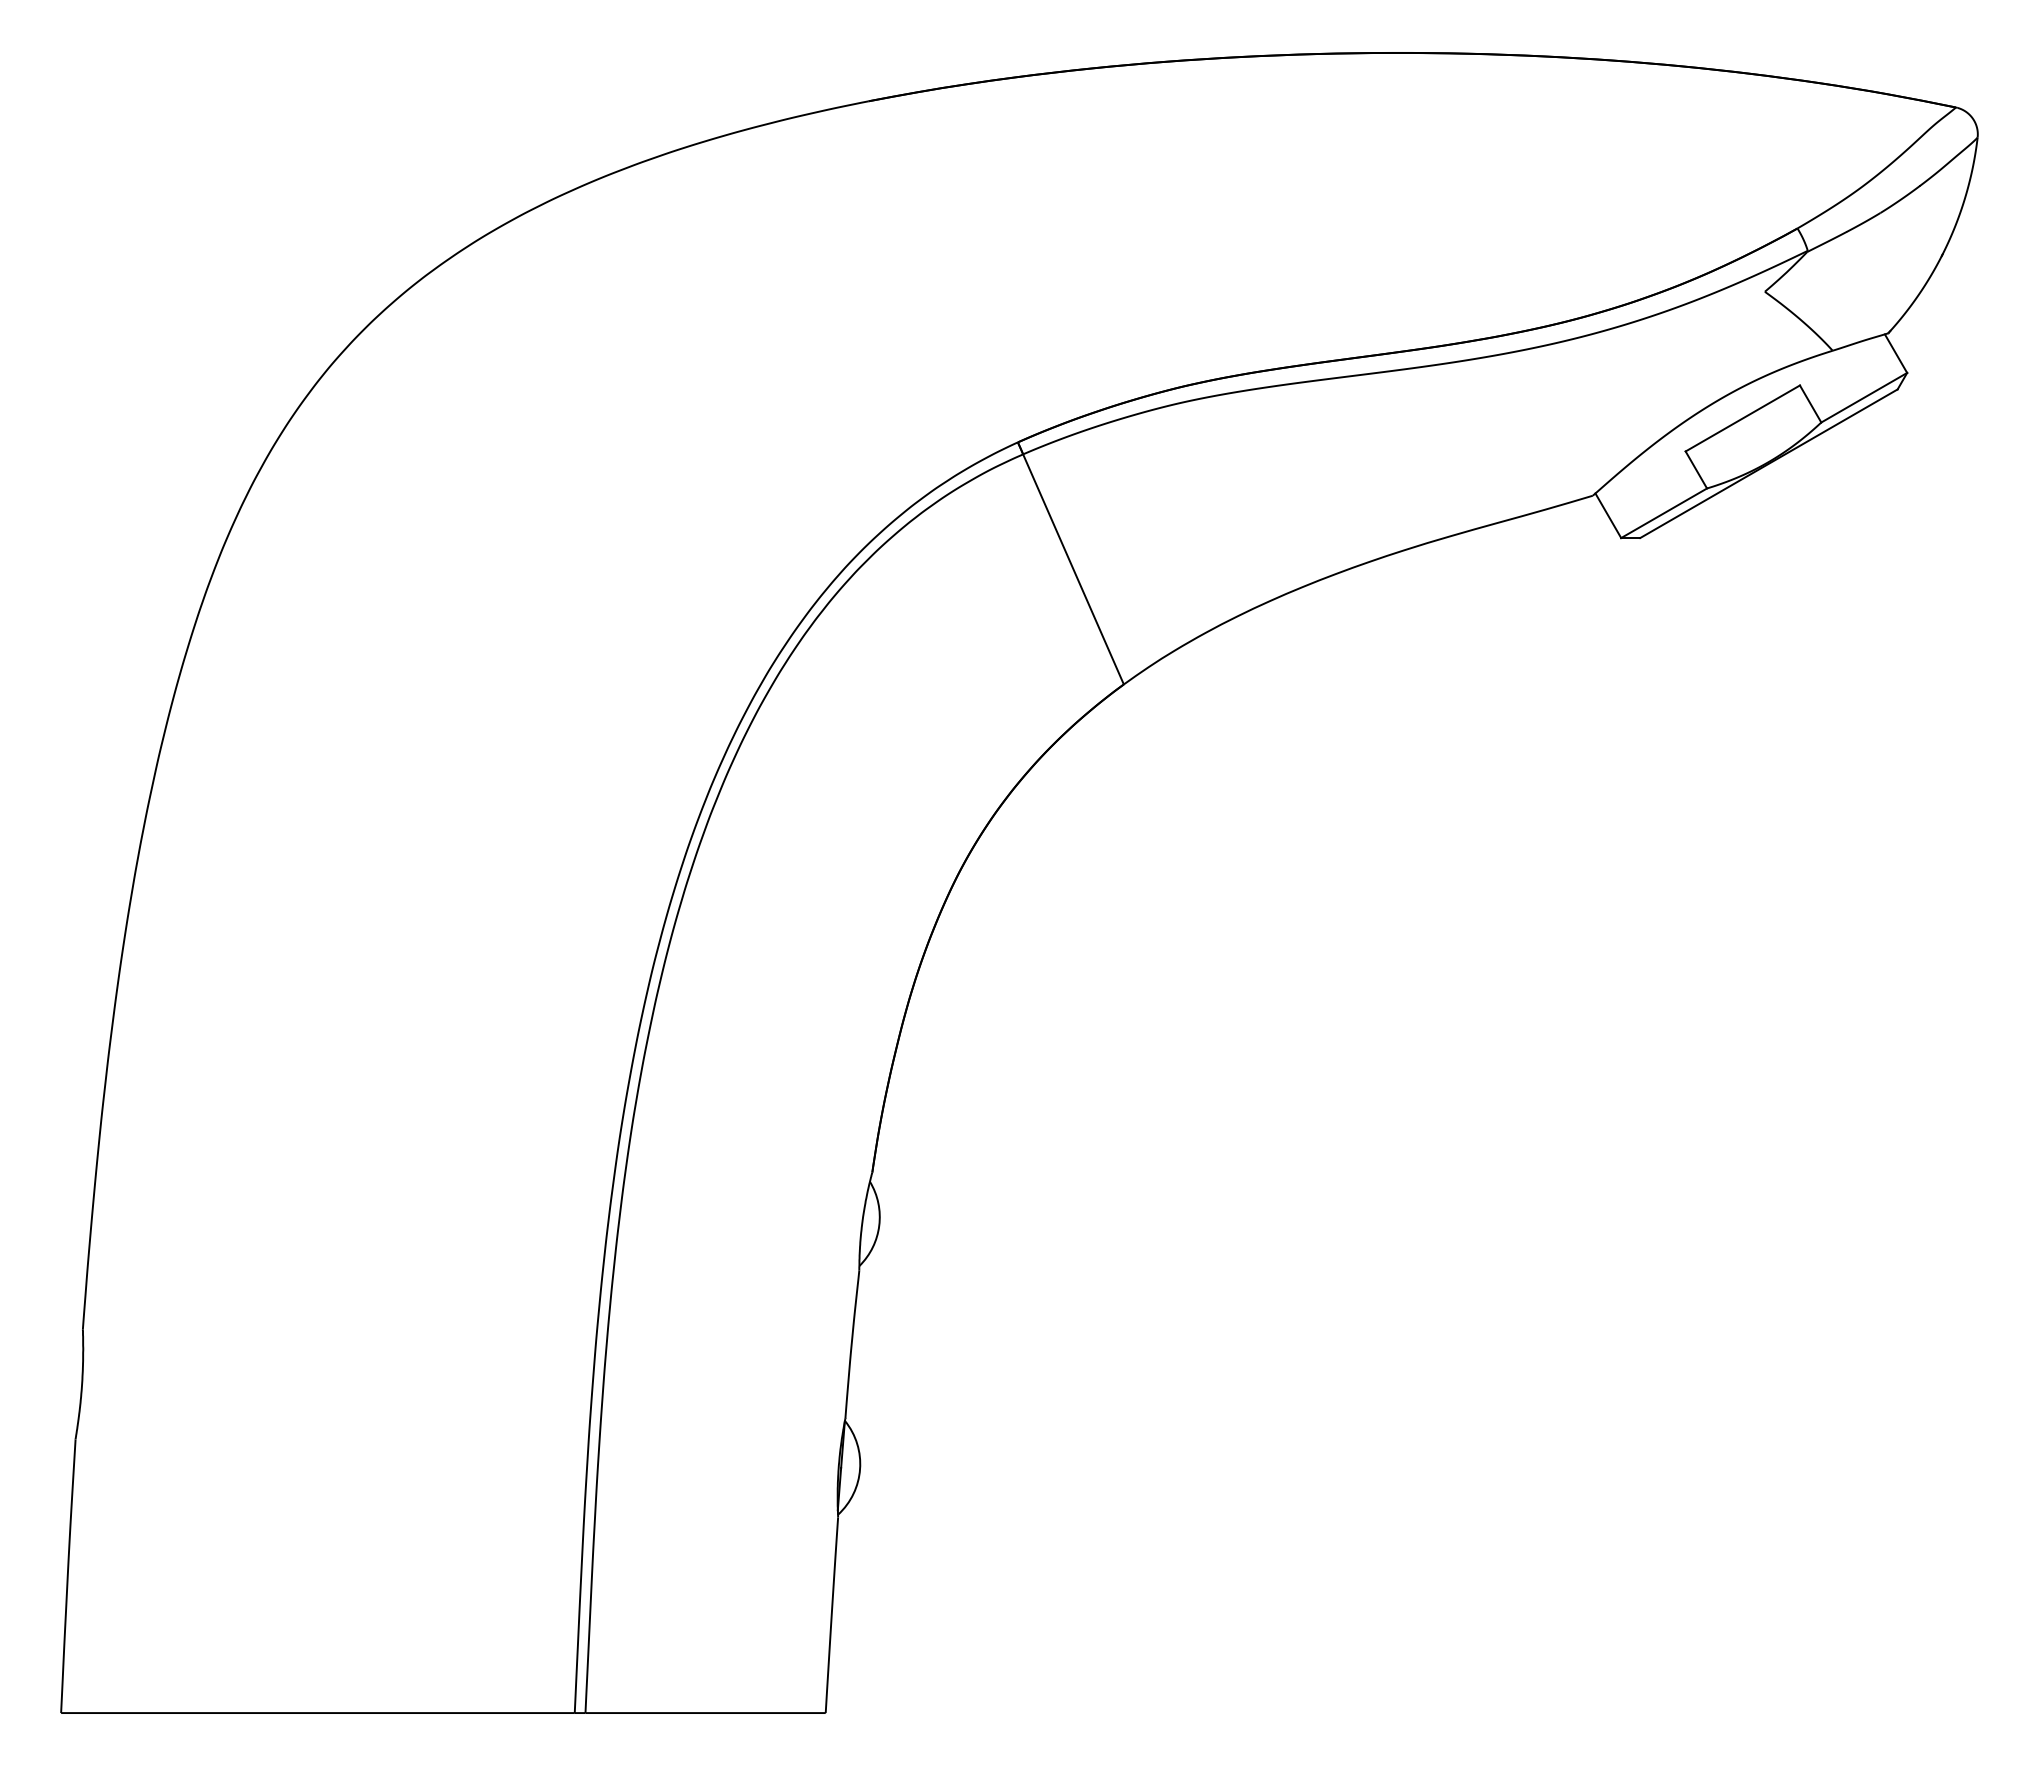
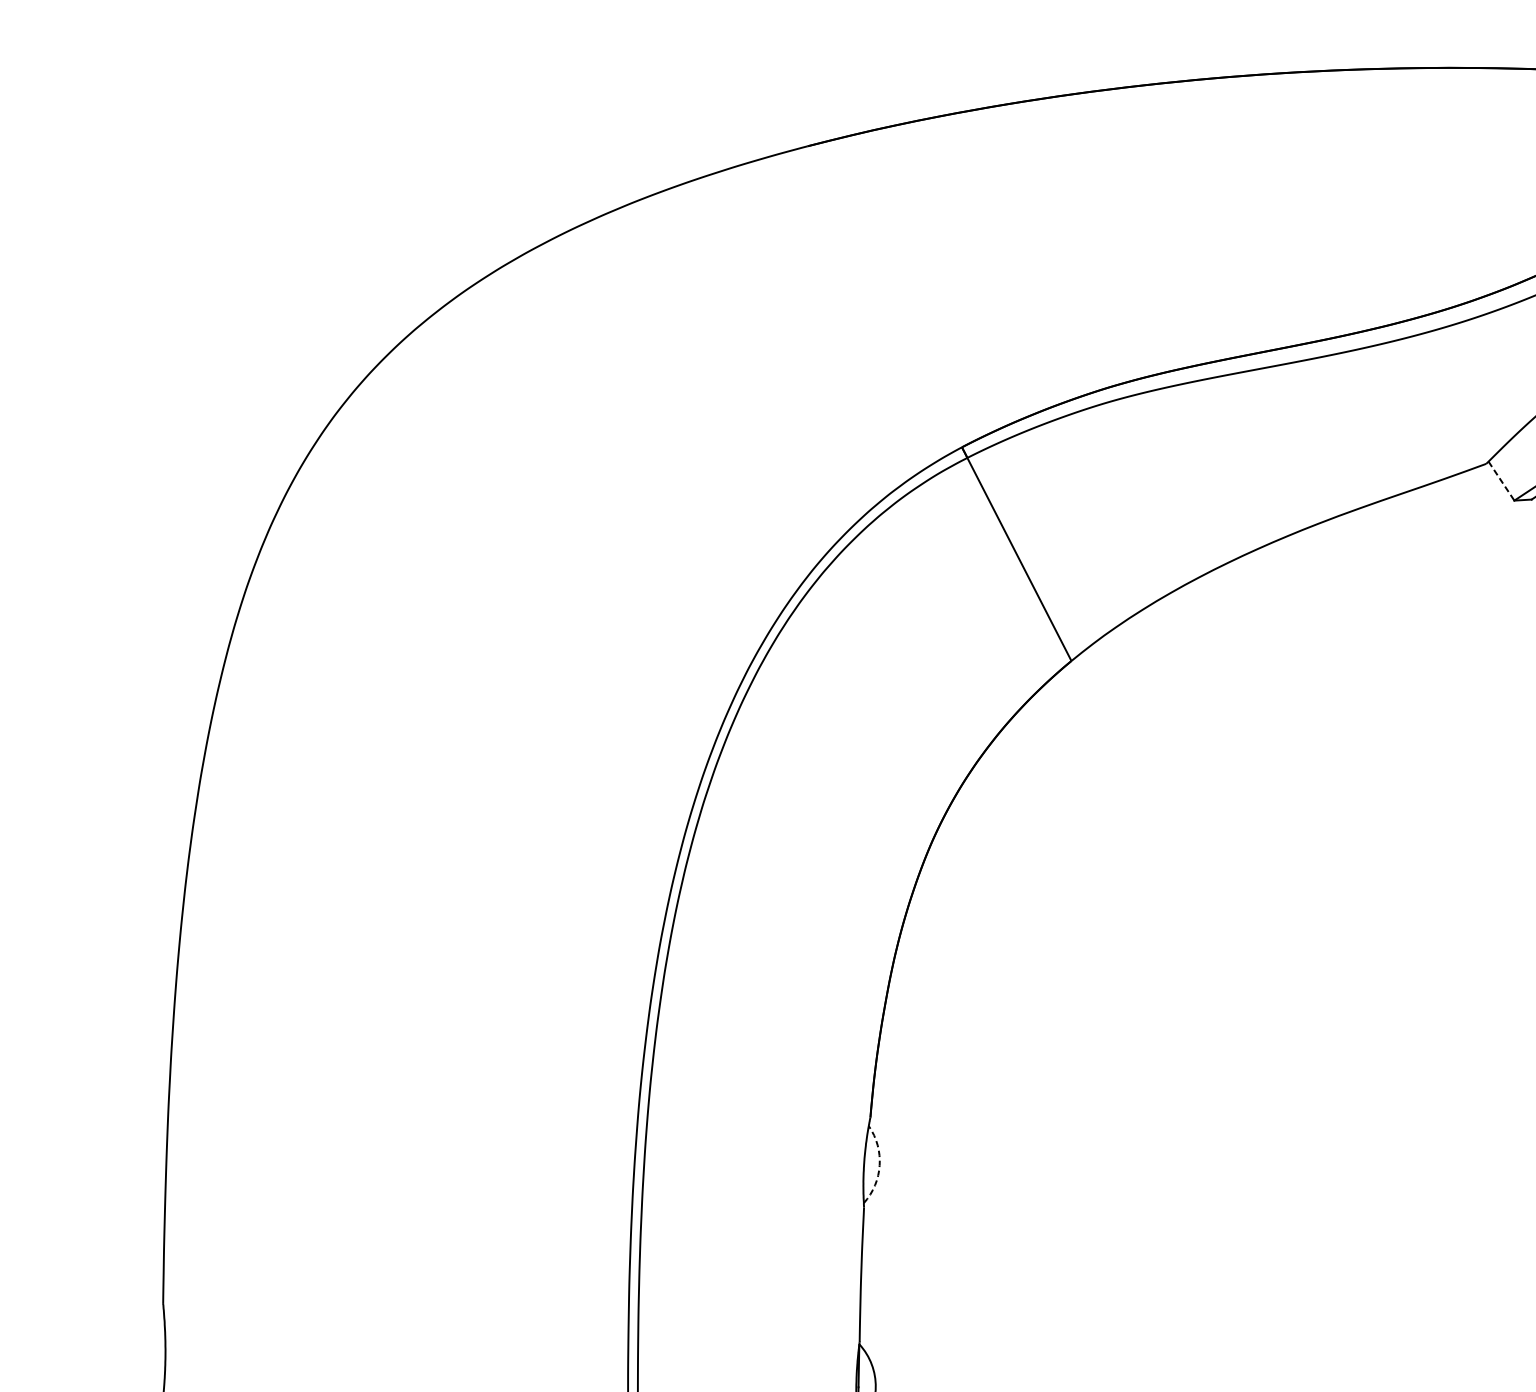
line: (1608, 515) -> (1501, 480), solid -> dashed
arc: (879, 1225) -> (879, 1165), solid -> dashed

